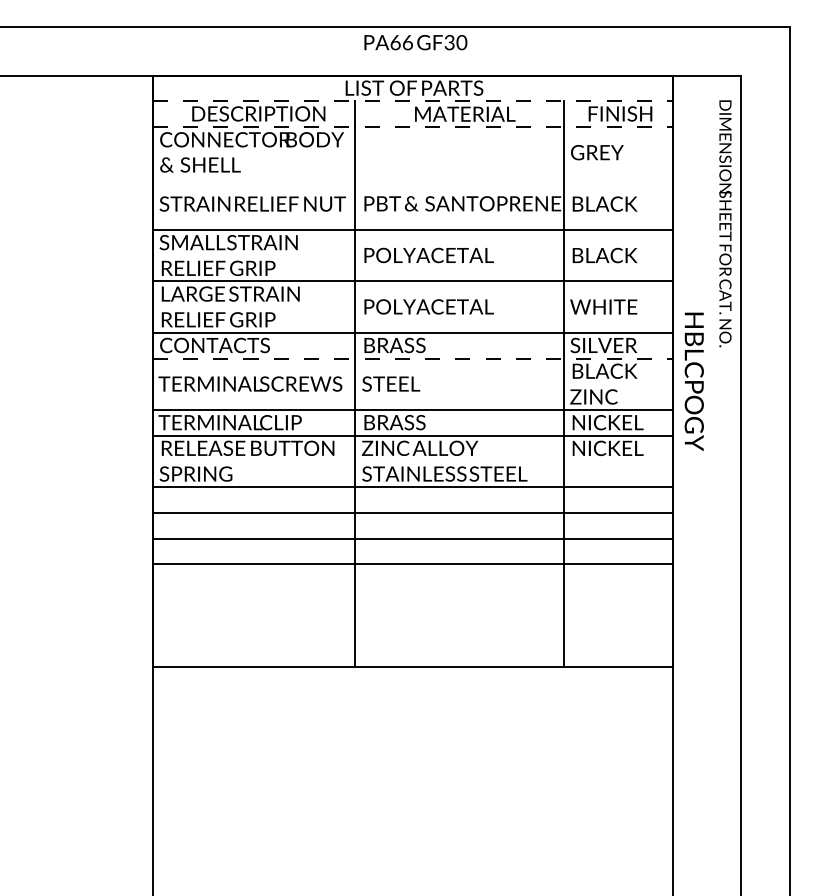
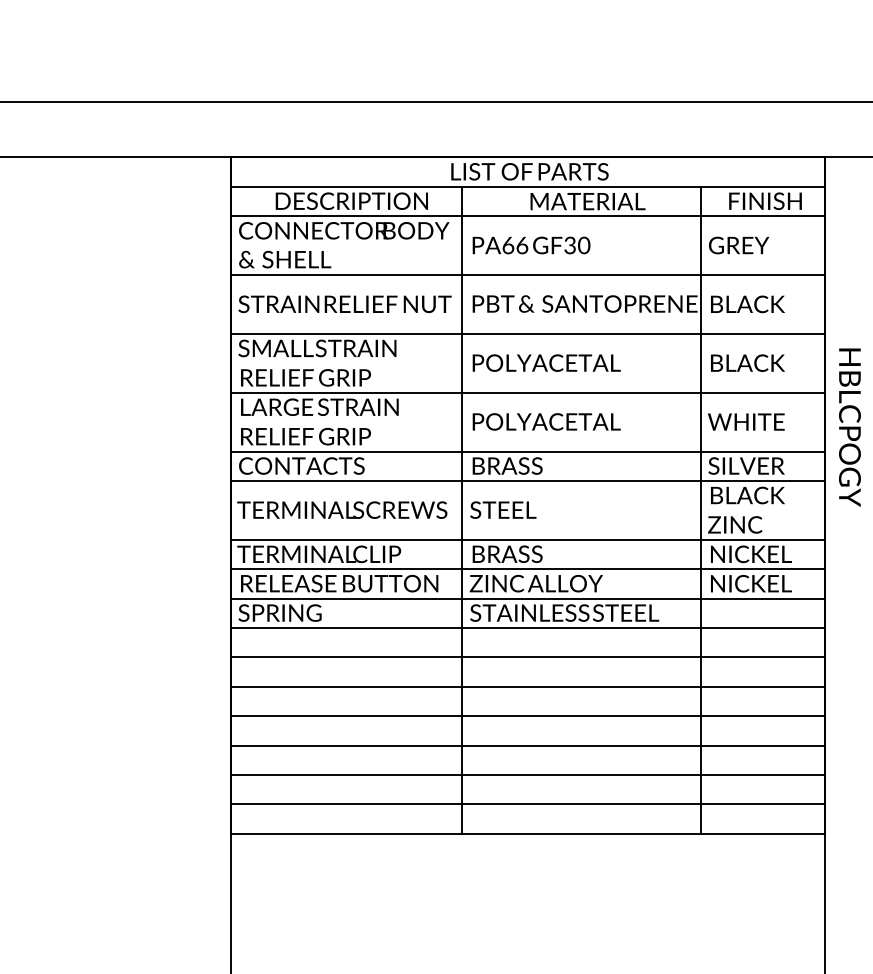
text: (415, 42) -> (531, 245), moved
line: (413, 101) -> (528, 187), dashed -> solid
line: (413, 127) -> (528, 216), dashed -> solid
line: (412, 178) -> (527, 275), added
line: (413, 358) -> (528, 480), dashed -> solid
text: (693, 381) -> (849, 427), moved
line: (412, 461) -> (527, 598), added
line: (412, 589) -> (527, 745), added
line: (412, 615) -> (527, 774), added
line: (412, 641) -> (527, 804), added

